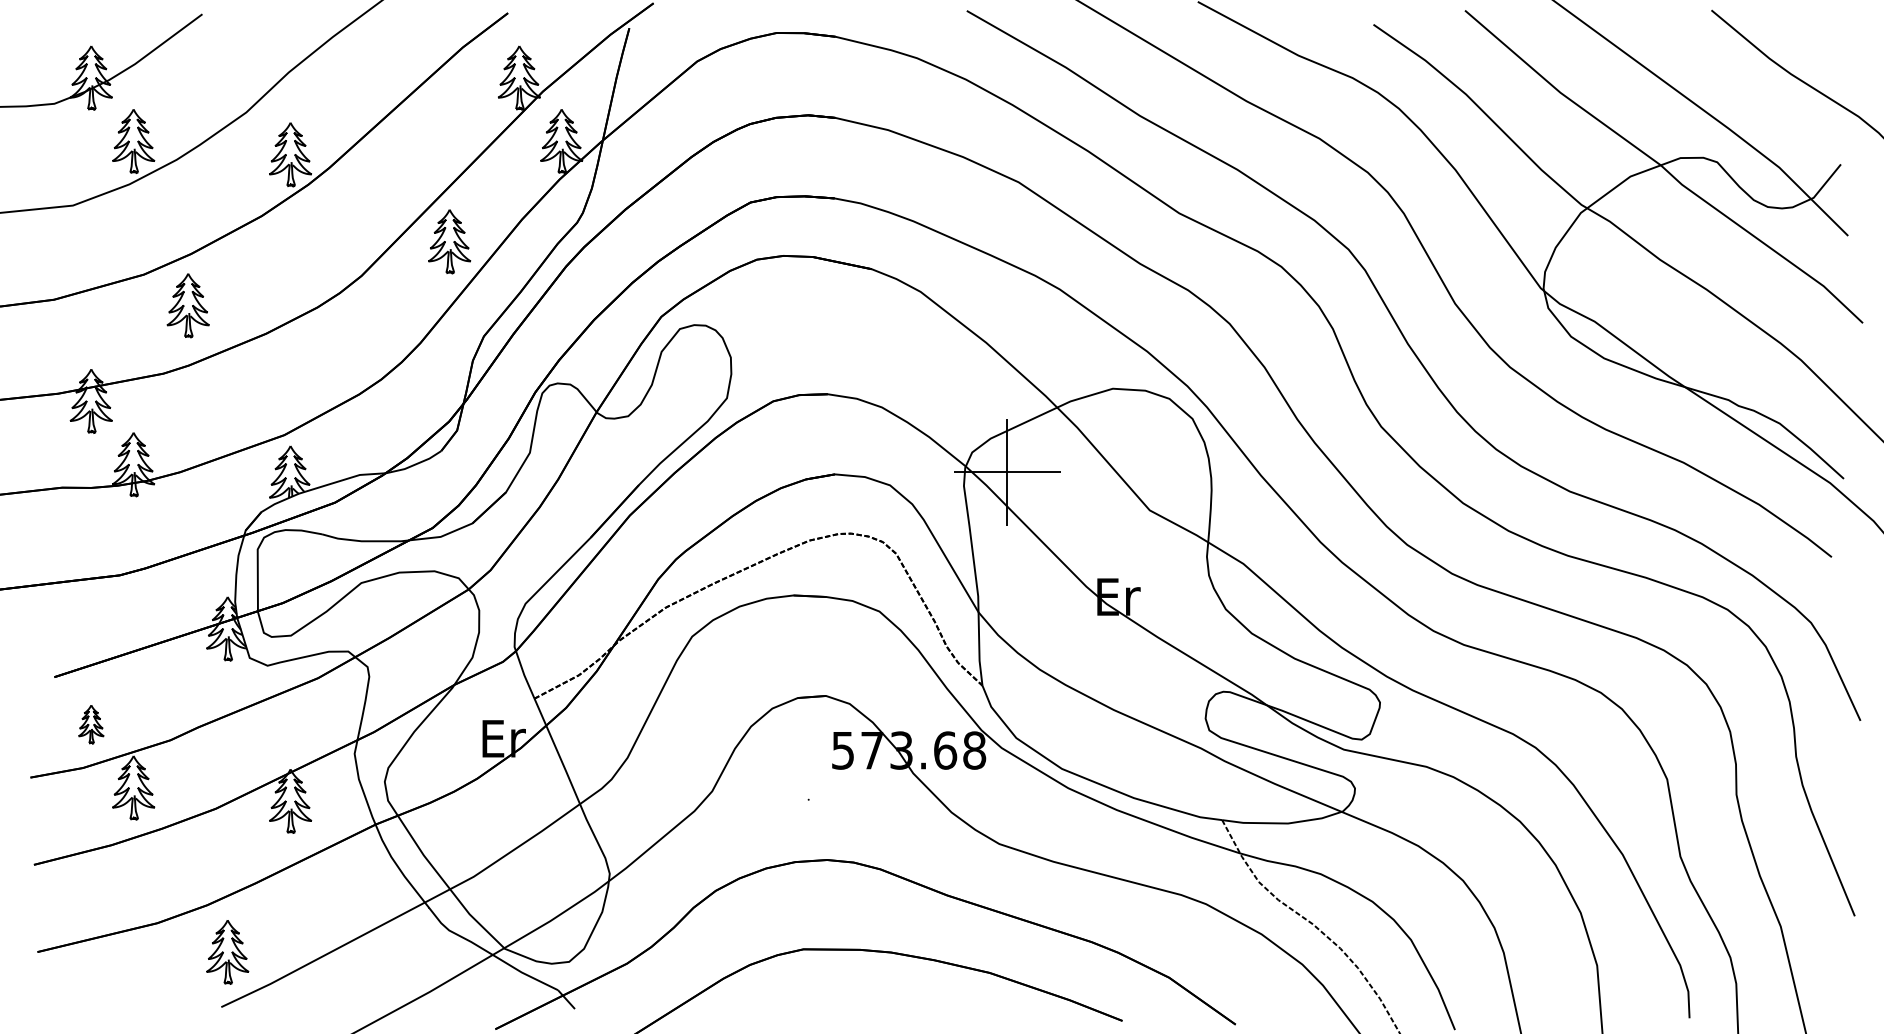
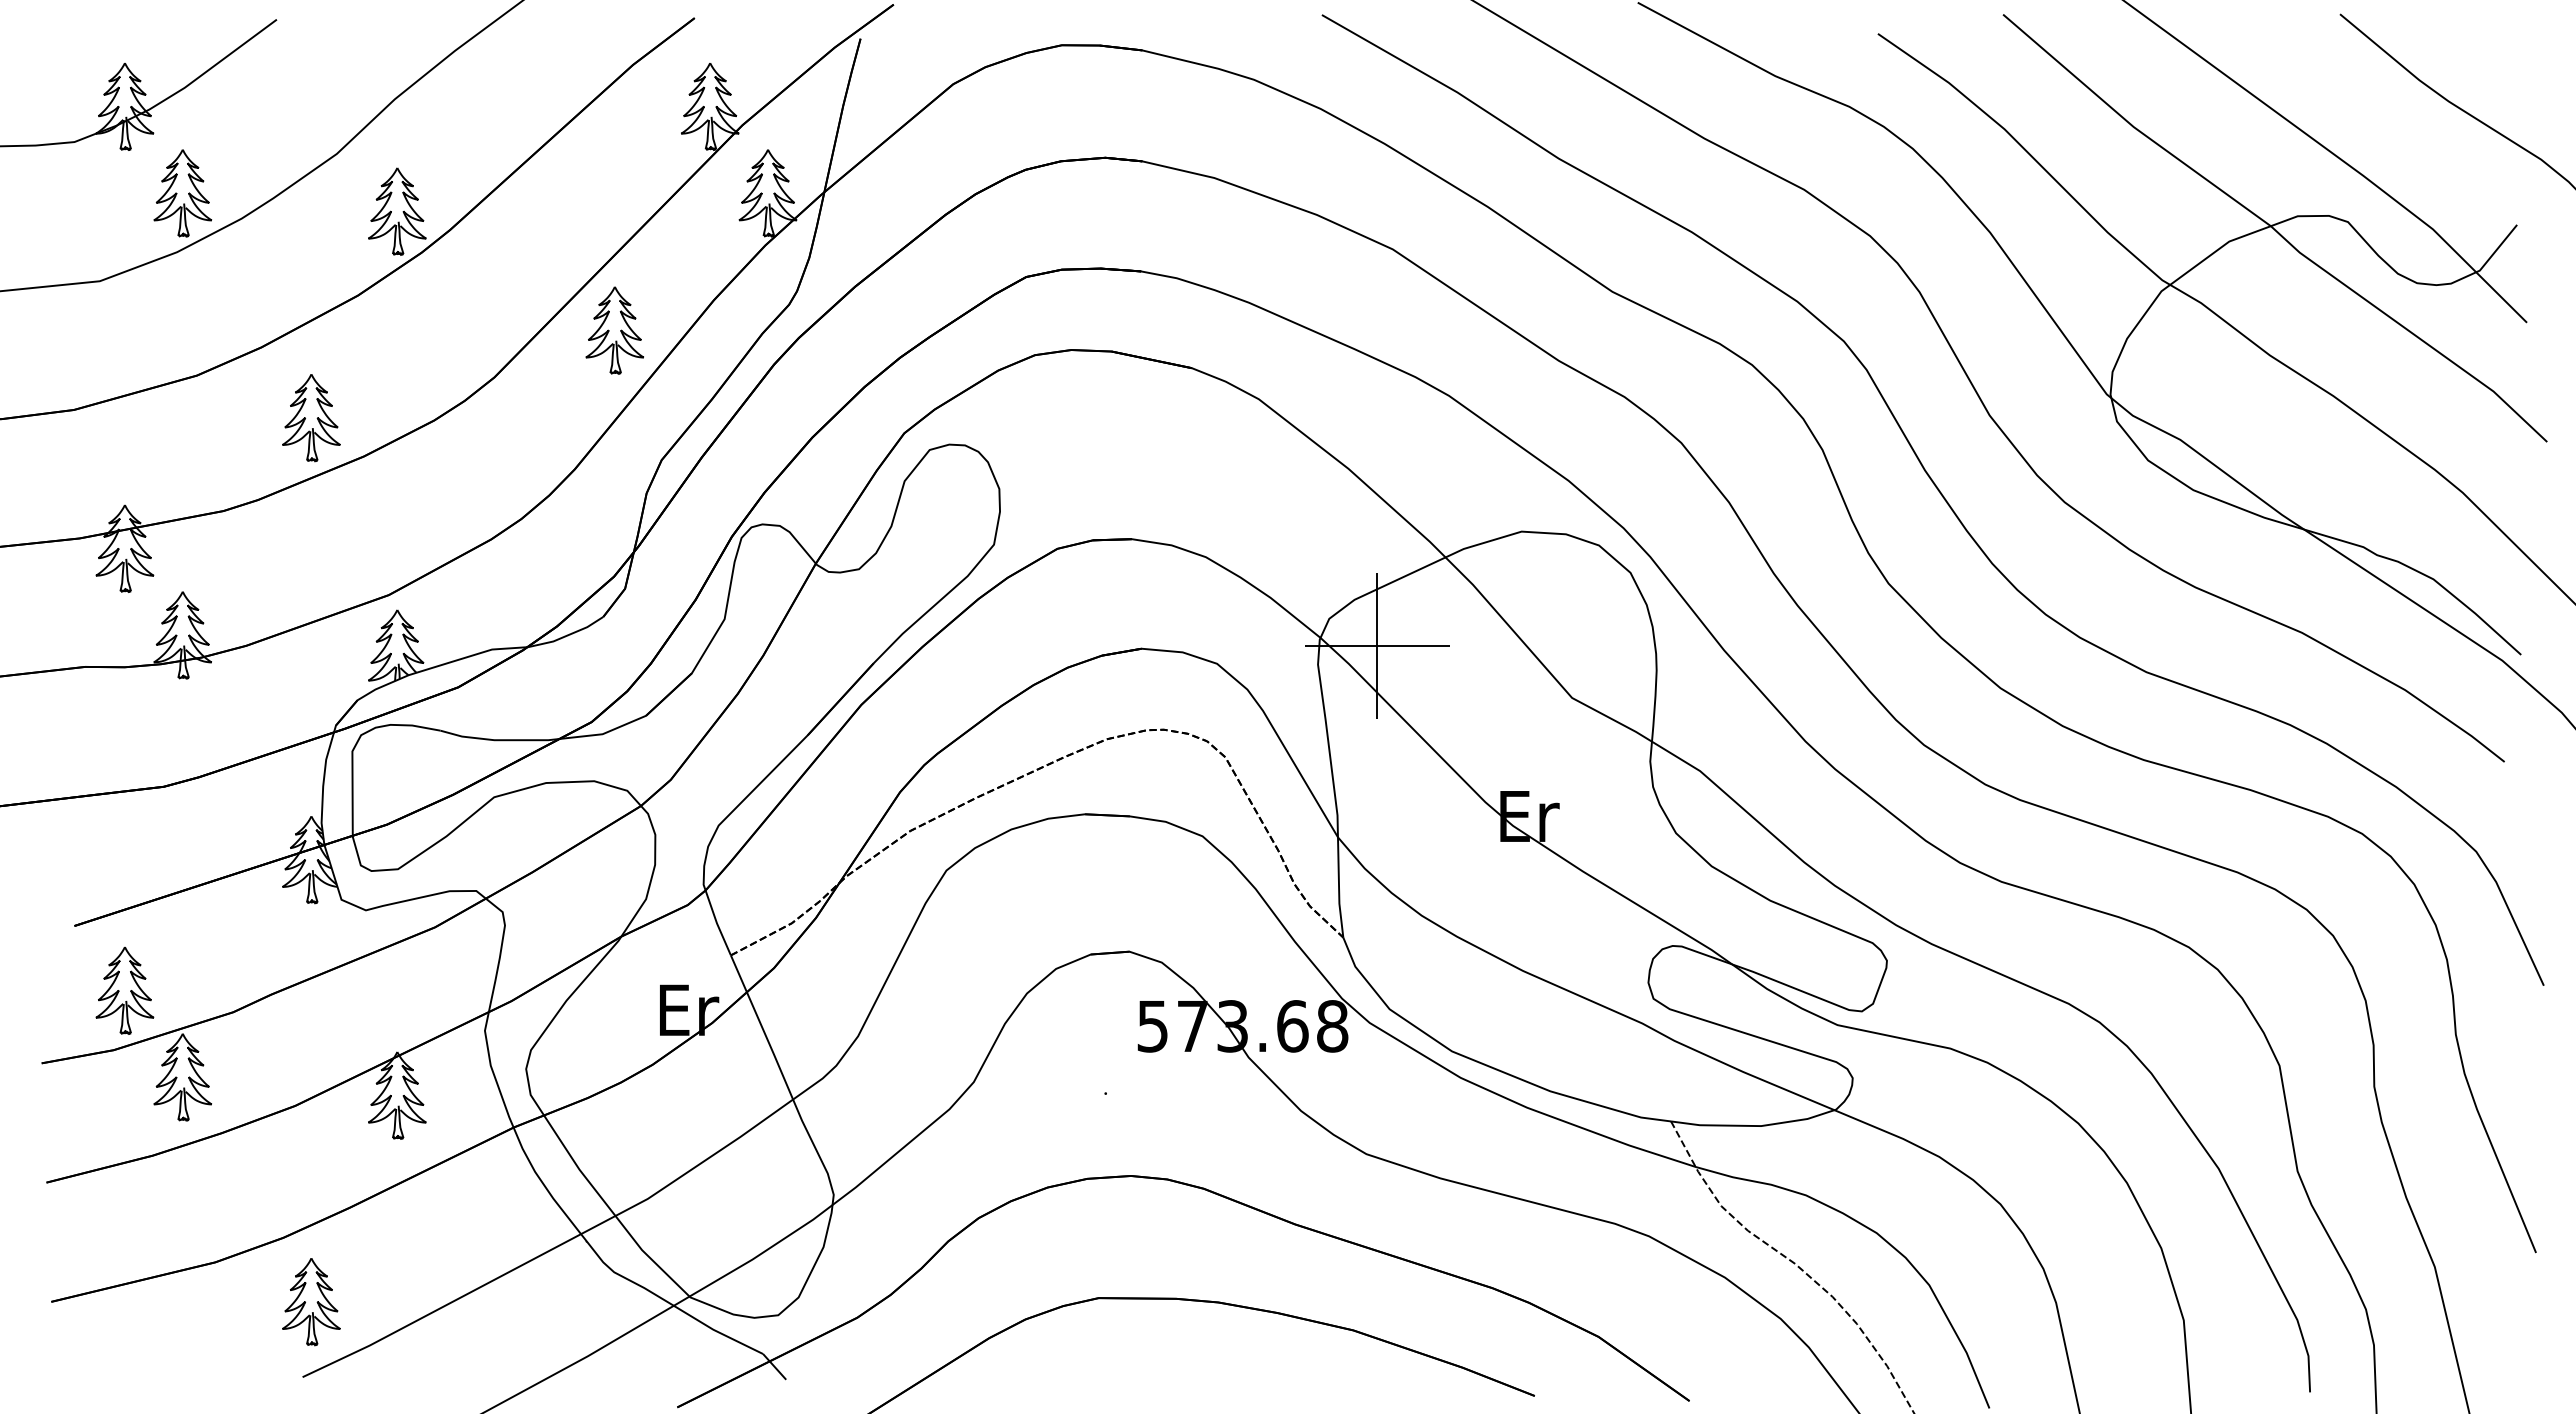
part: (188, 305) -> (311, 418), moved
part: (91, 724) -> (124, 990), size x1.67

